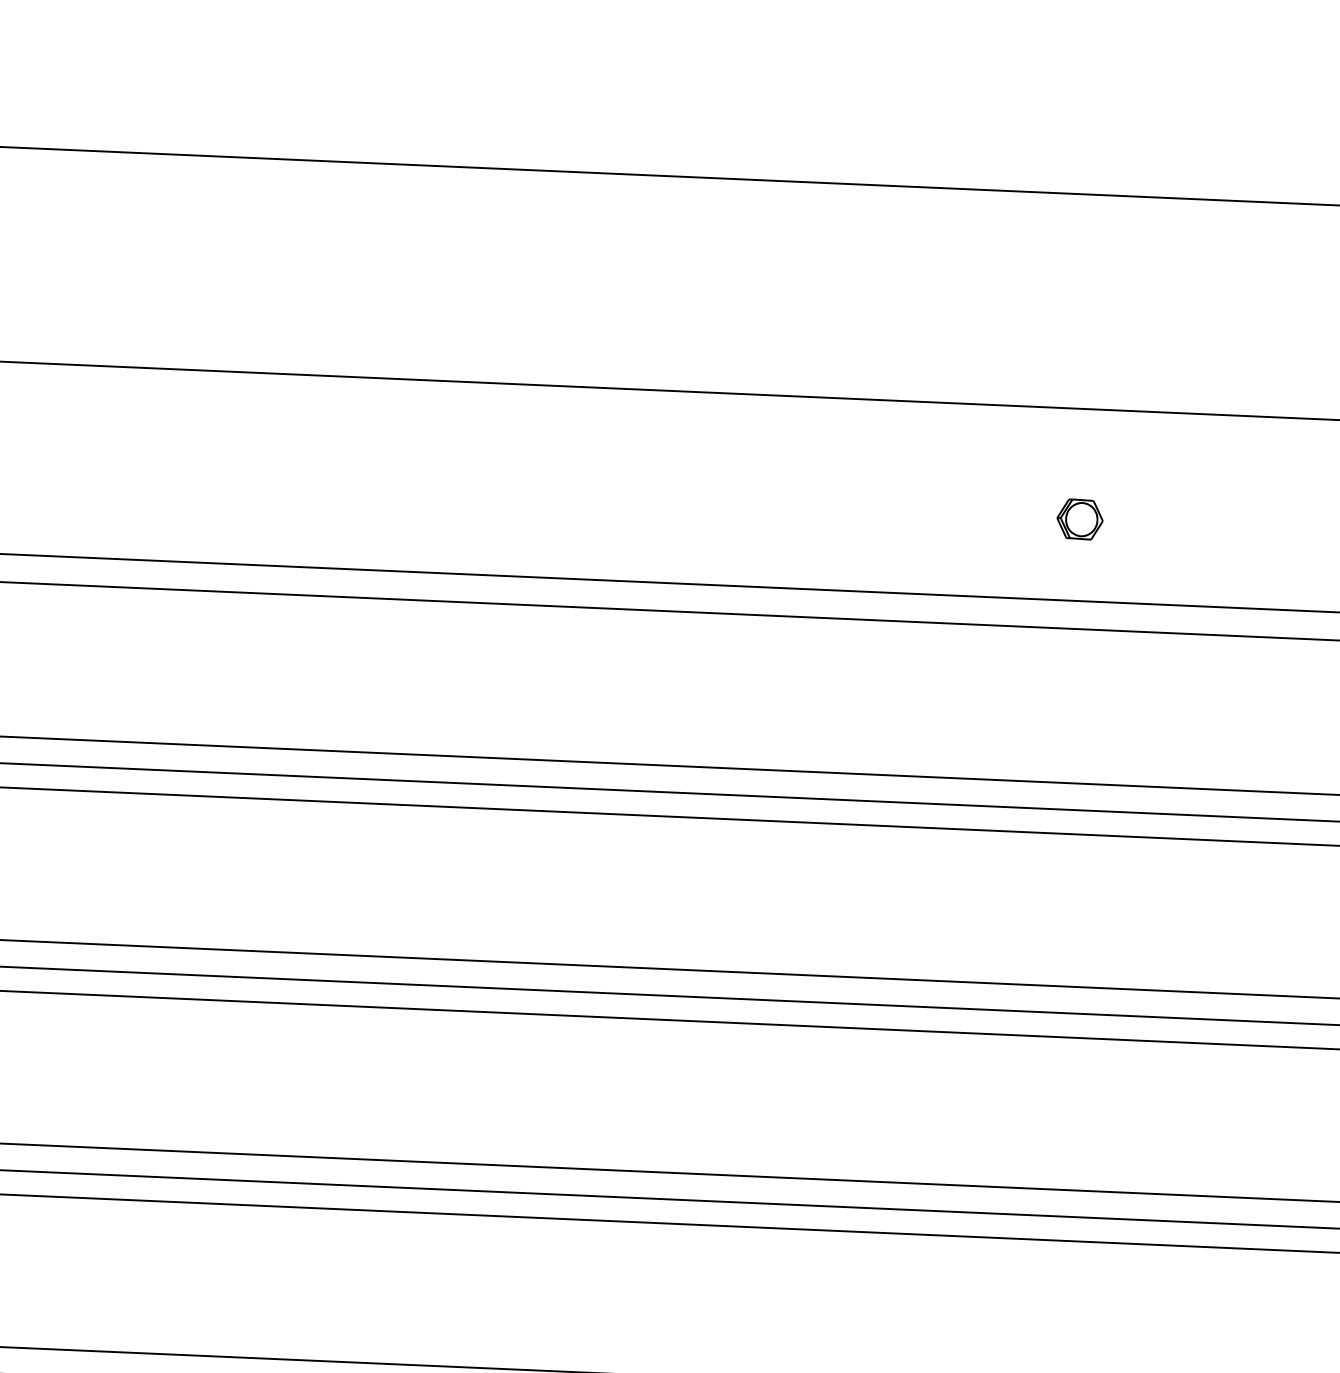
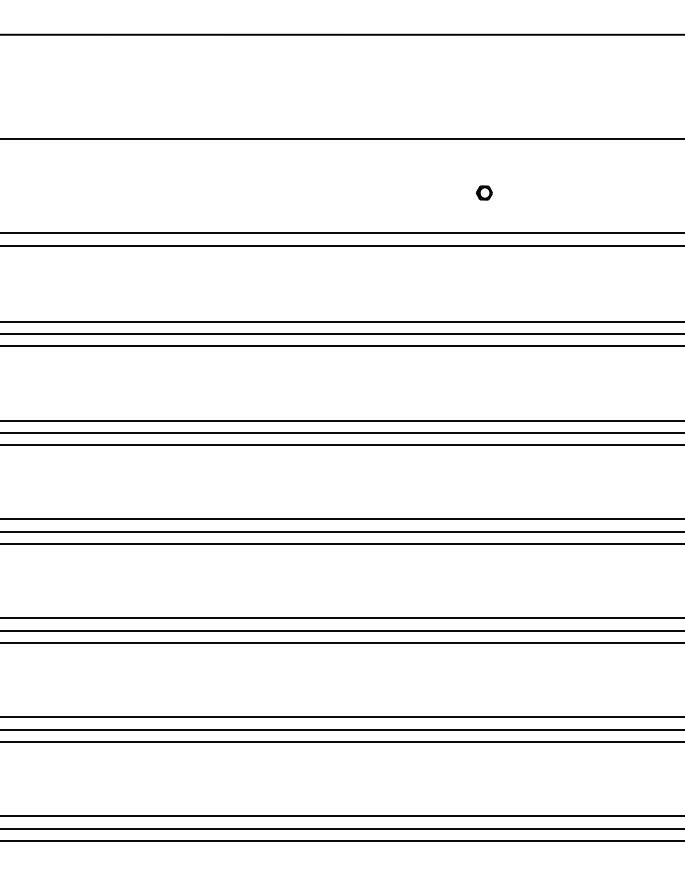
part: (1080, 518) -> (484, 192), size x0.7

